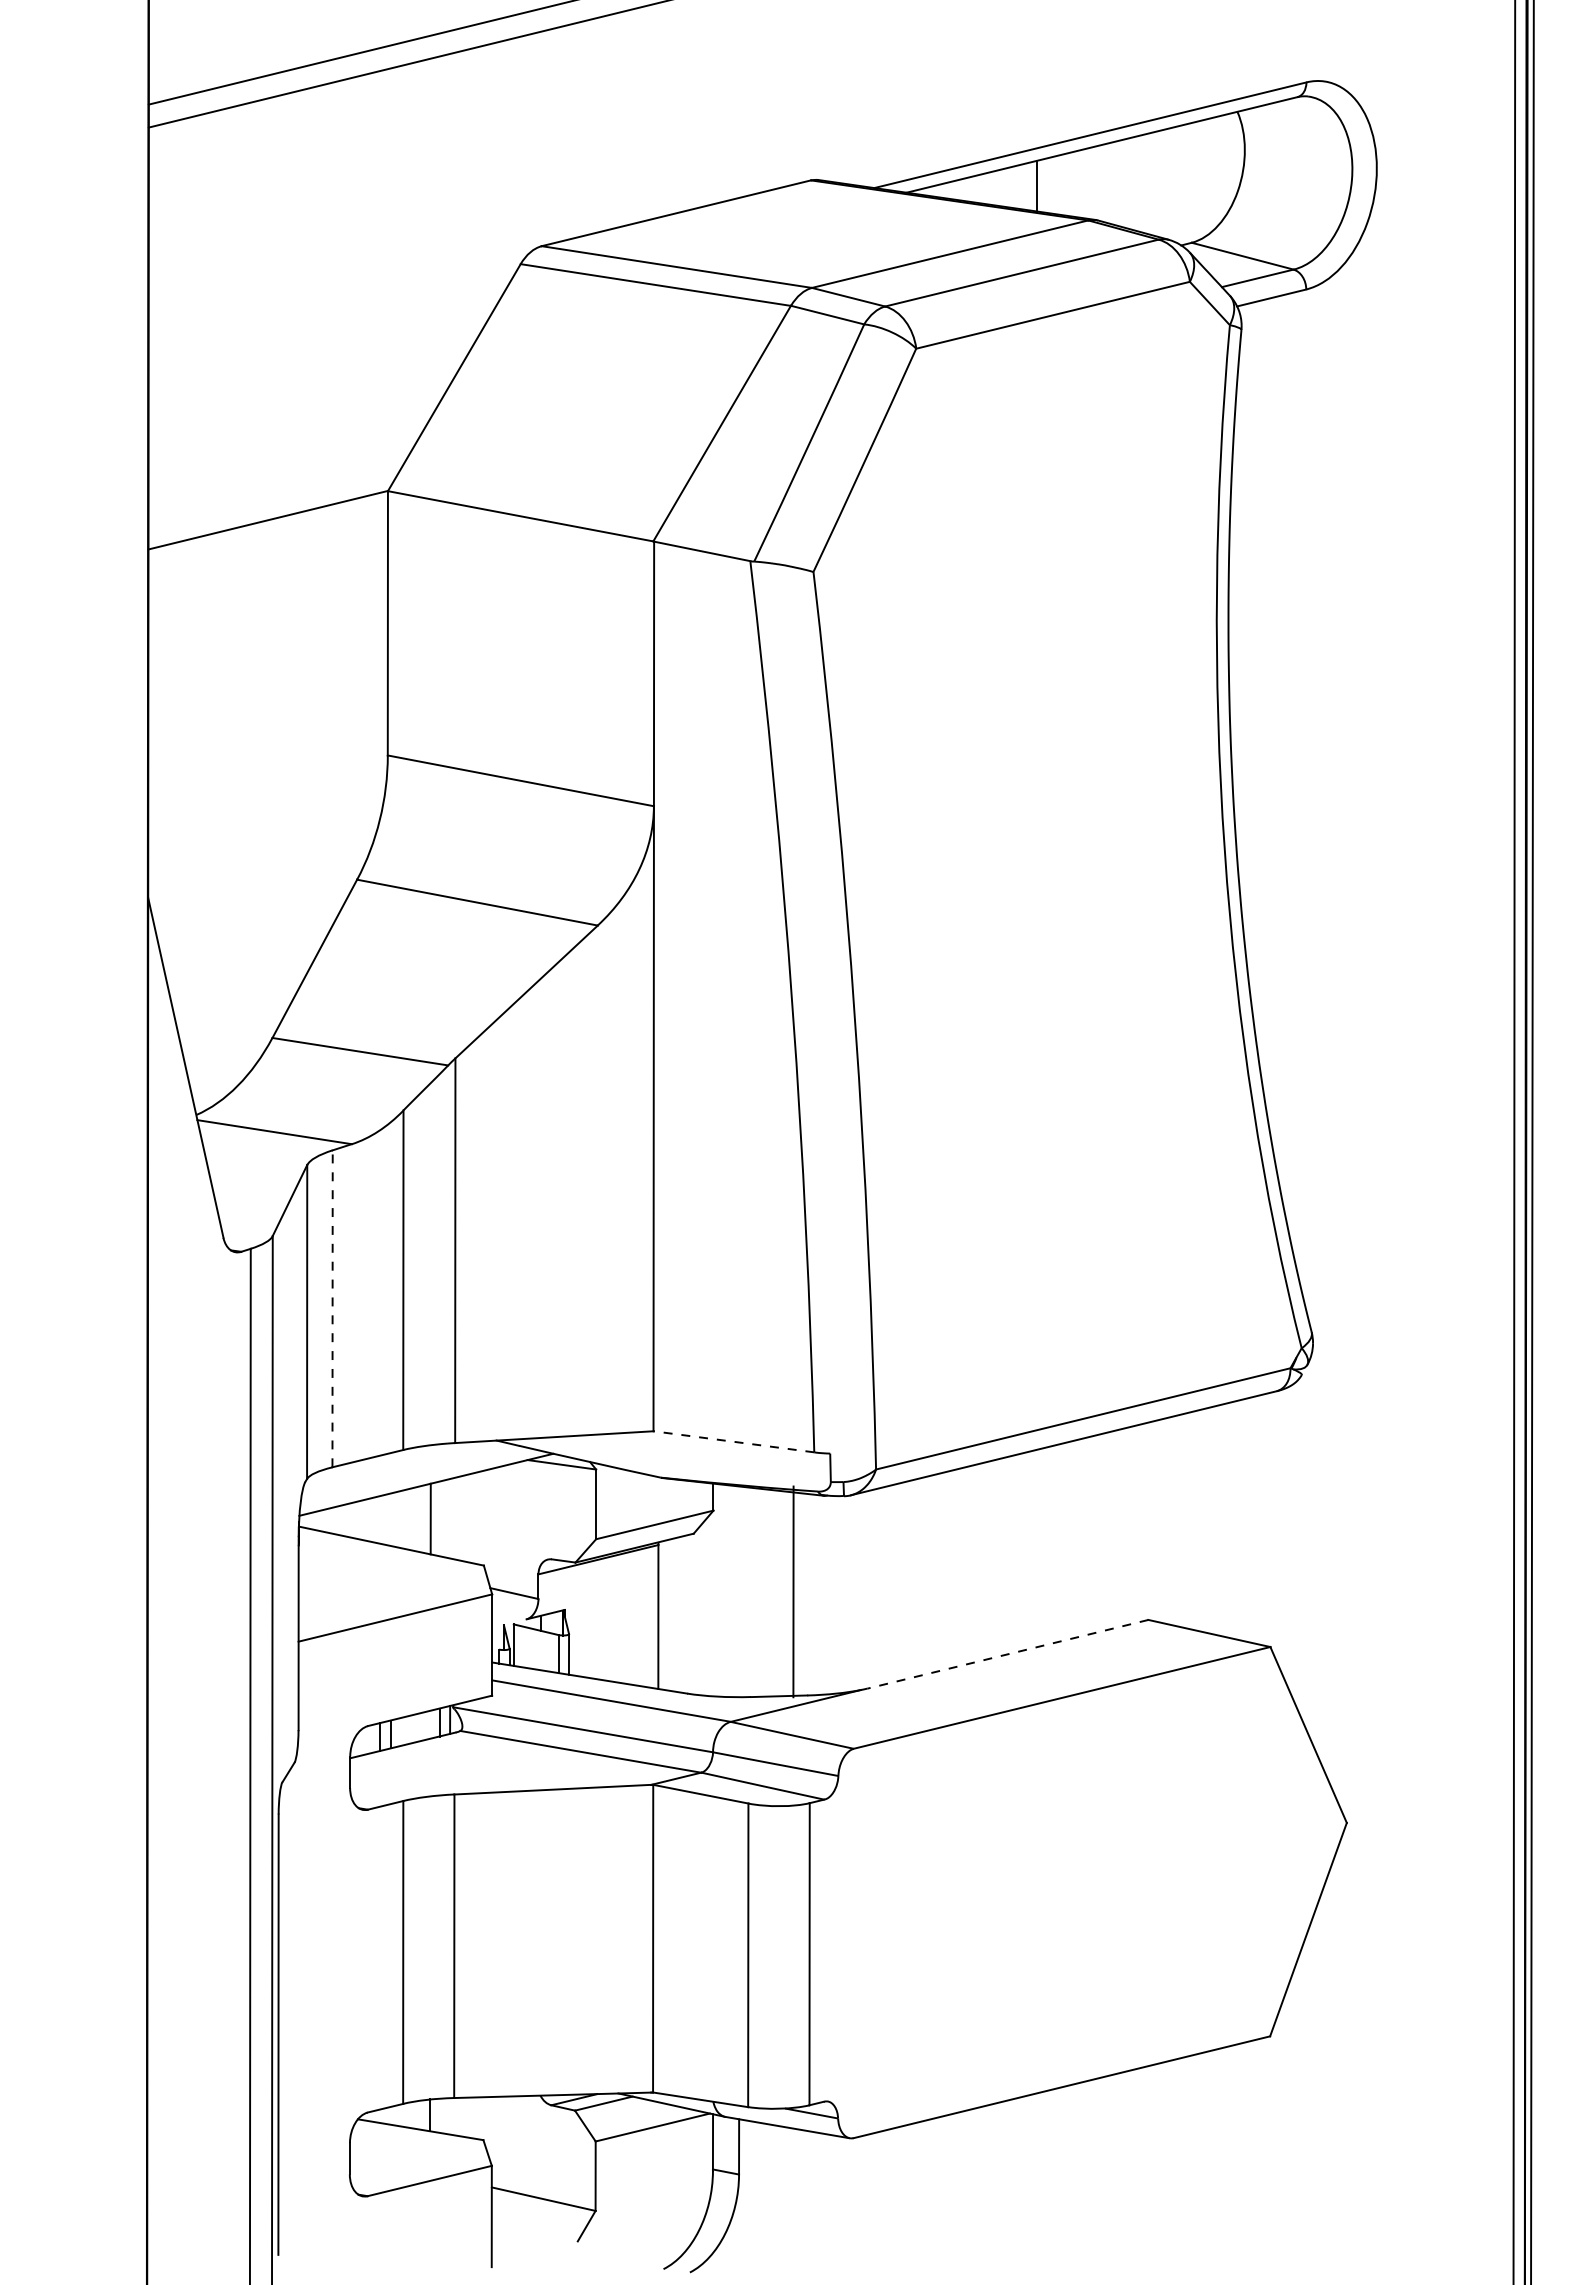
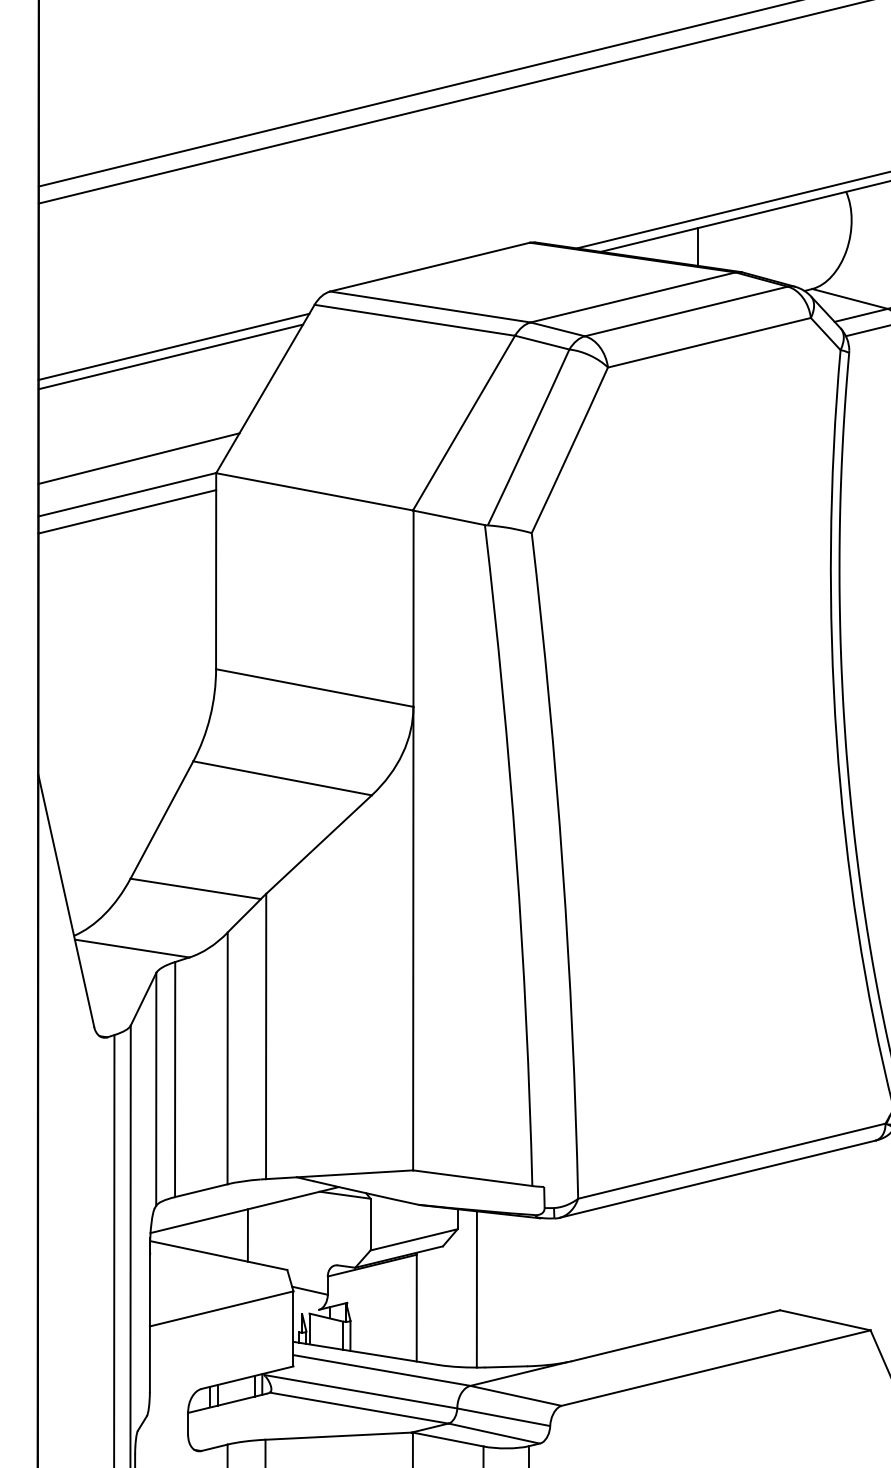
line: (330, 320) -> (173, 346), added
line: (326, 333) -> (170, 356), added
line: (283, 471) -> (138, 458), added
line: (267, 542) -> (126, 511), added
line: (332, 1308) -> (175, 1079), dashed -> solid
line: (733, 1441) -> (472, 1177), dashed -> solid
line: (793, 1591) -> (476, 1289), moved
line: (1007, 1654) -> (675, 1335), dashed -> solid

